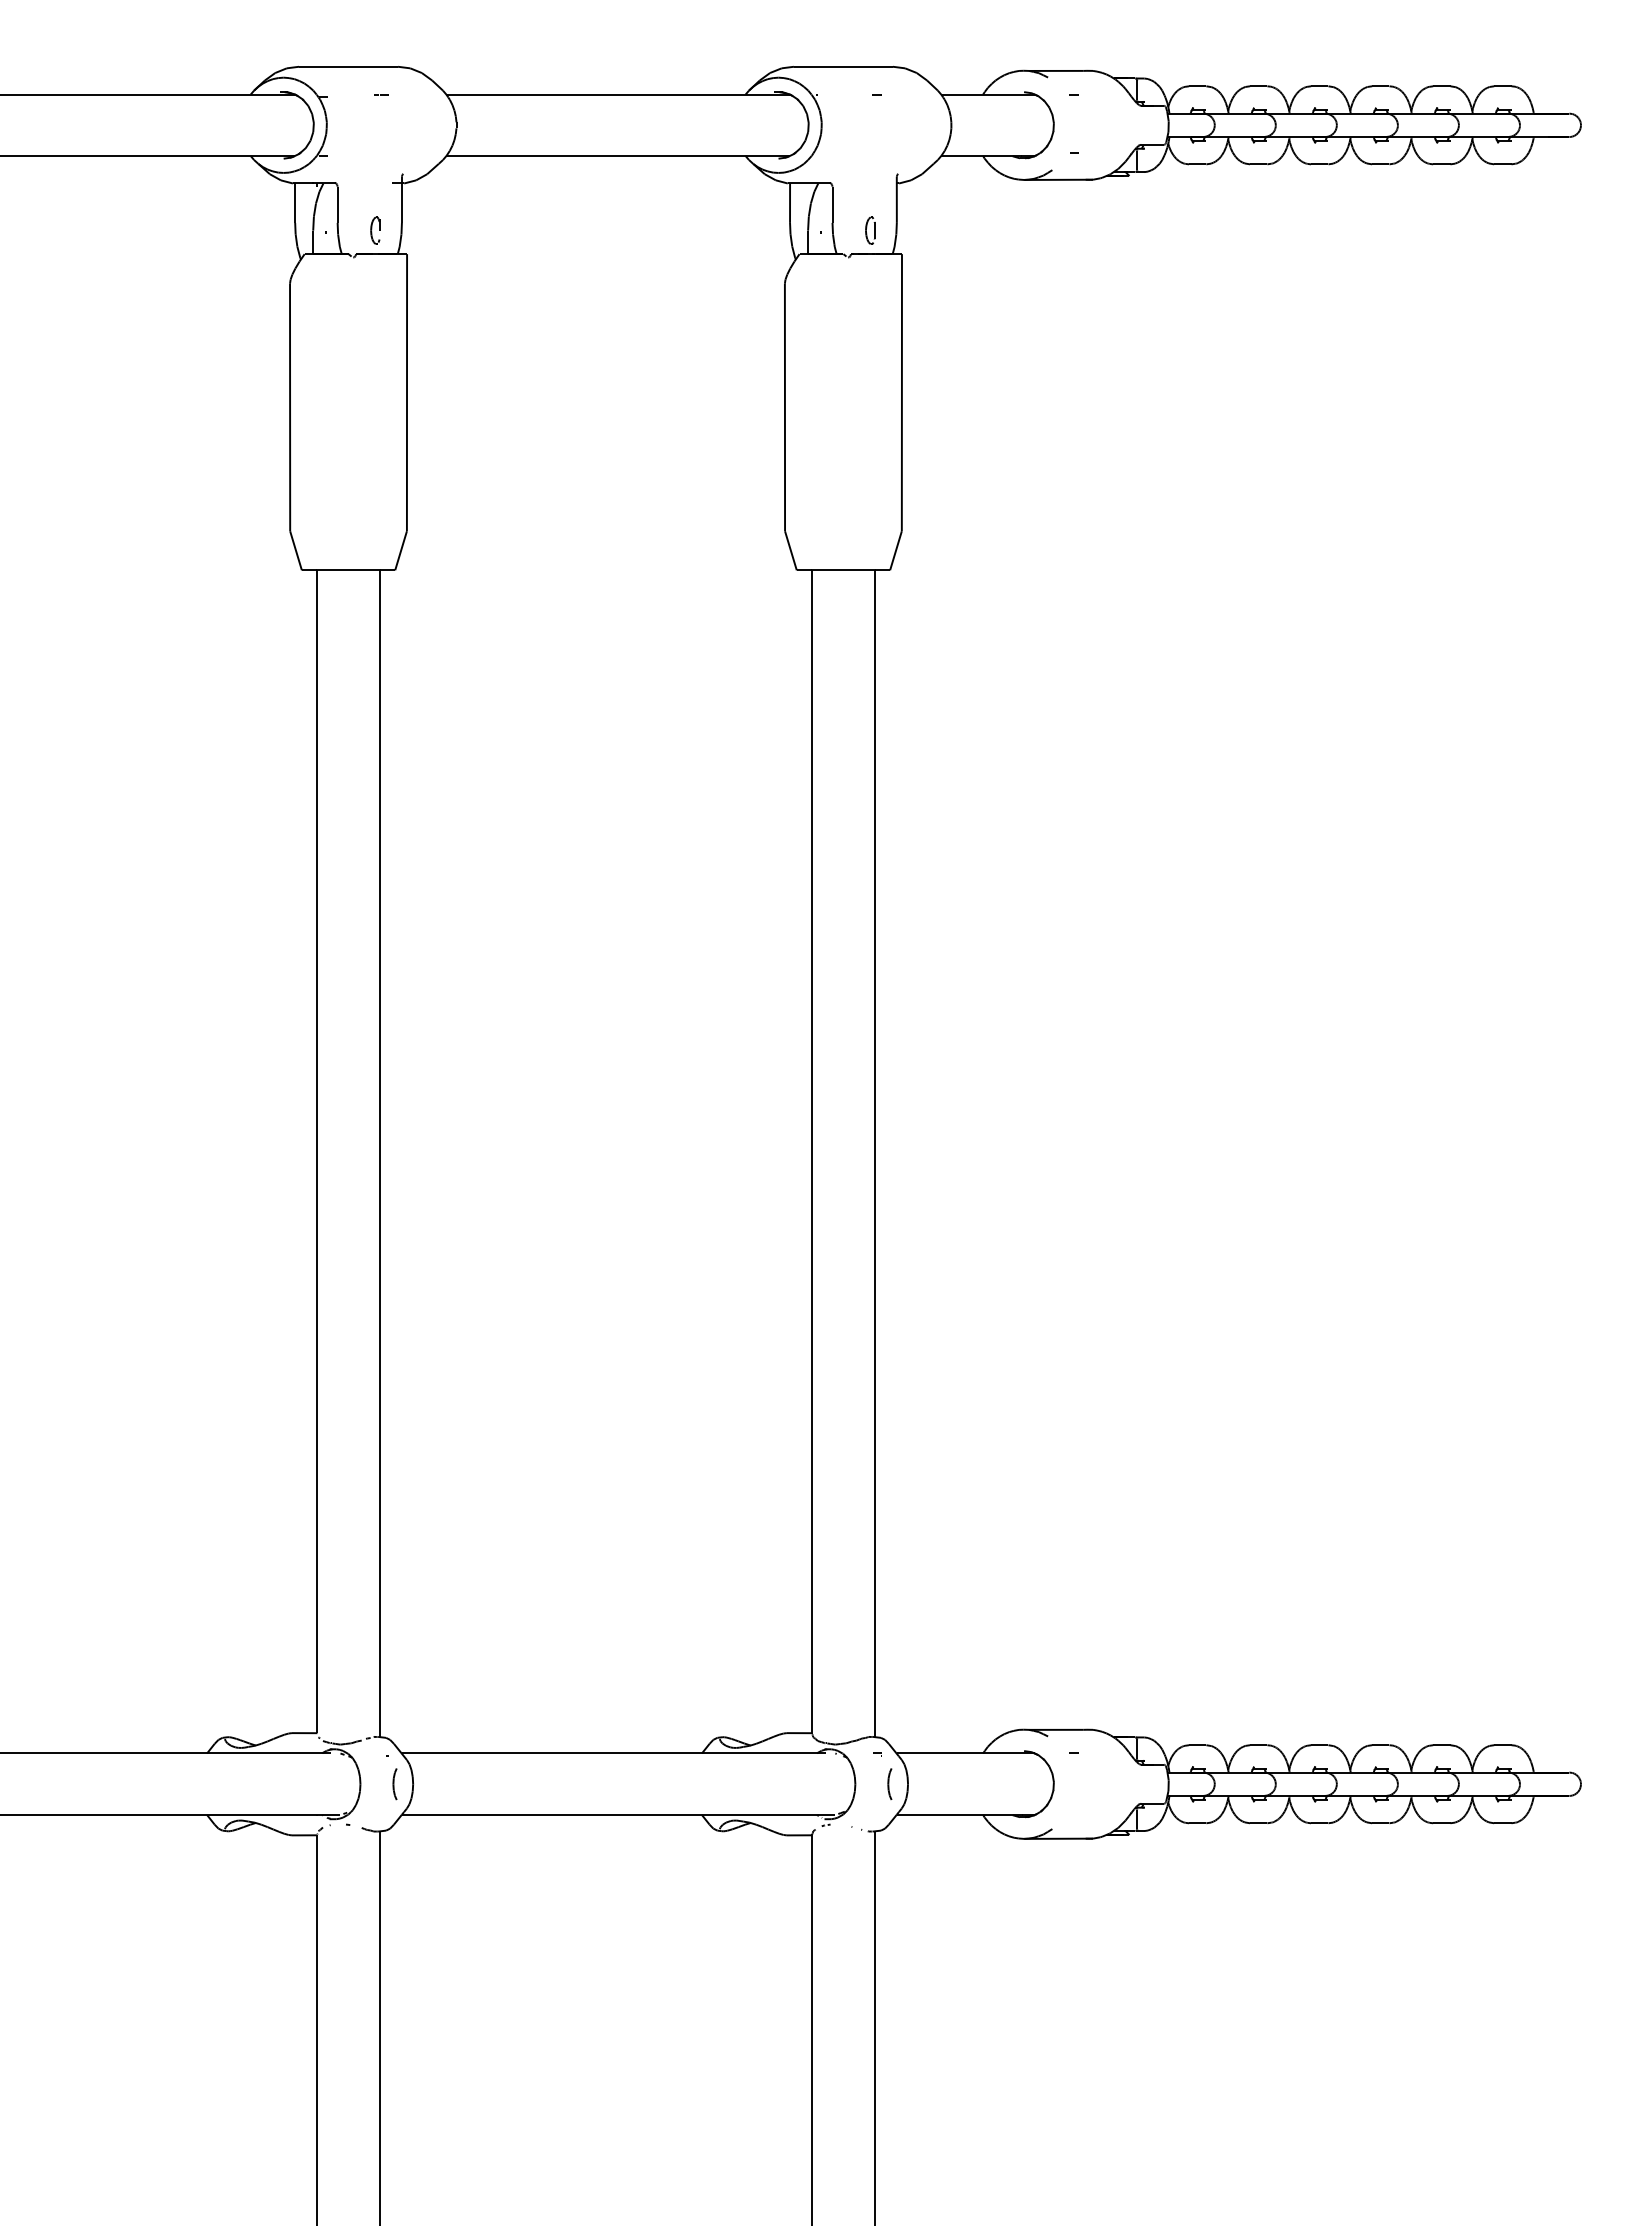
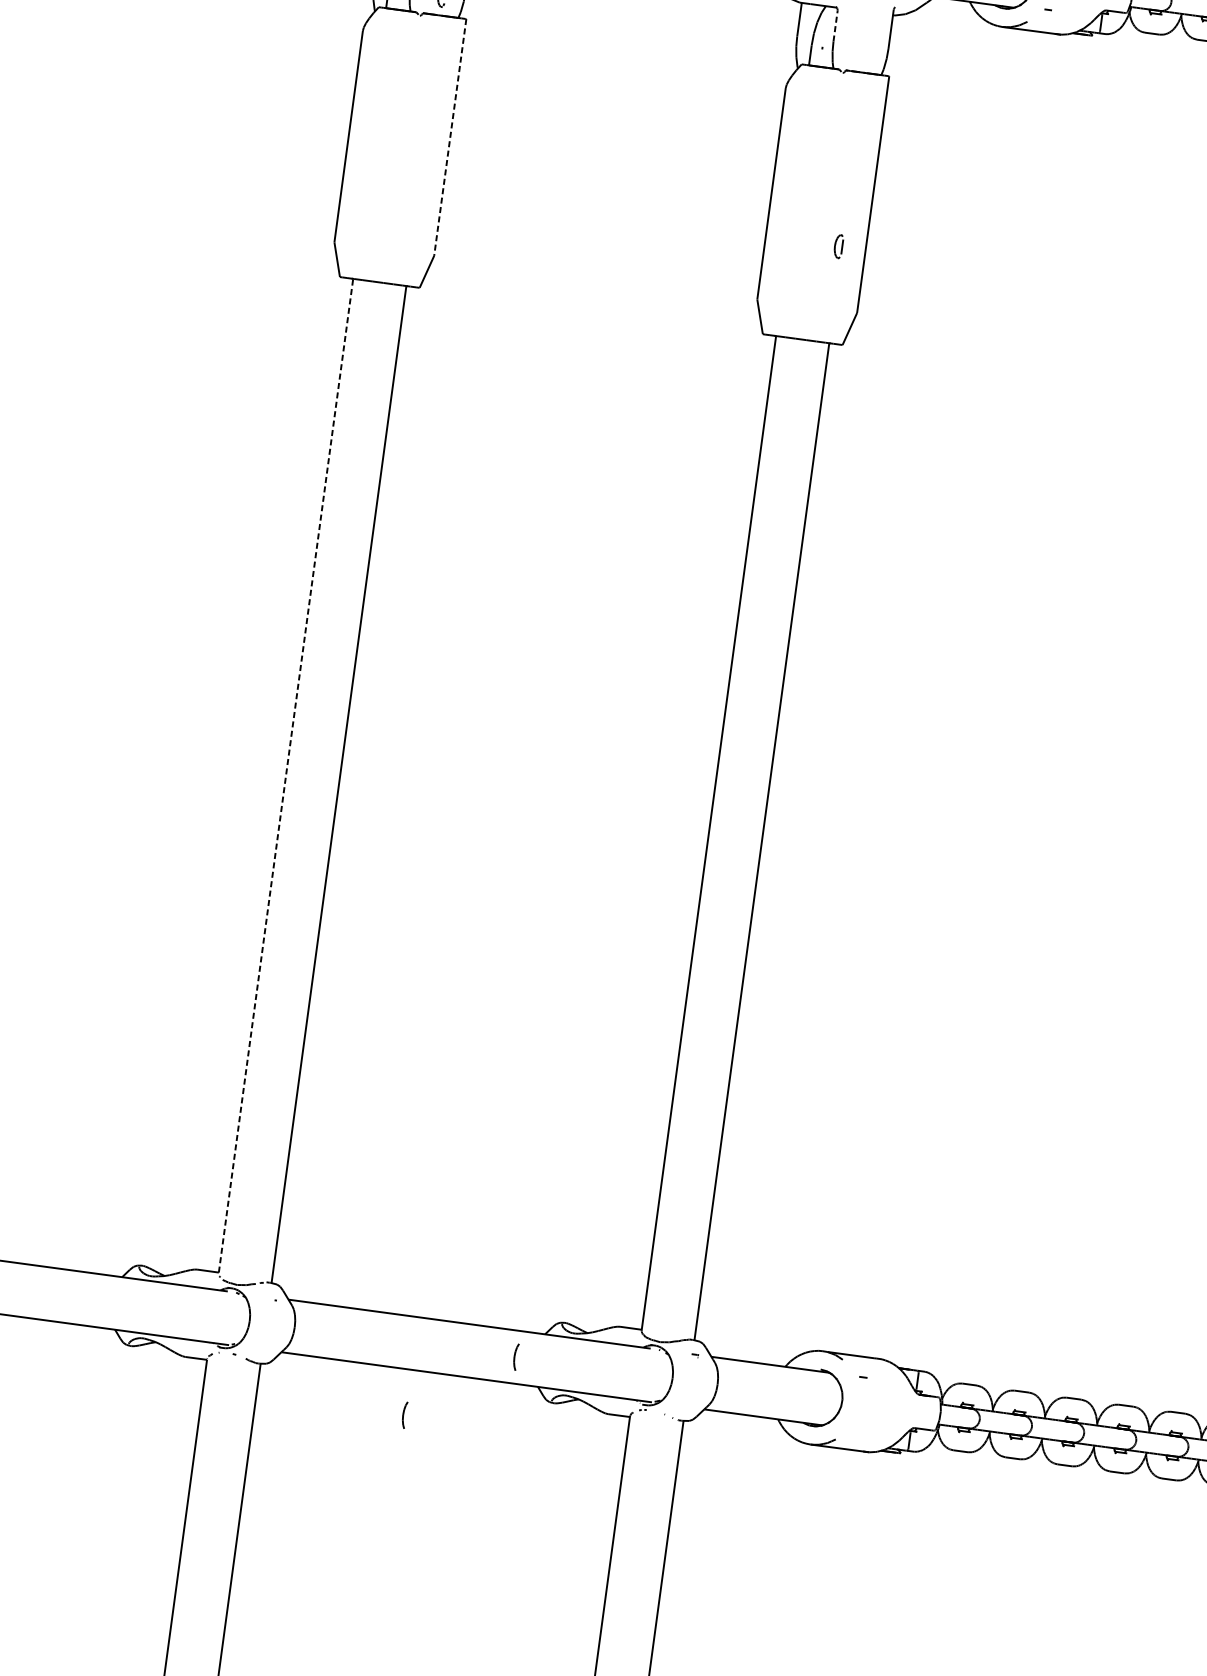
line: (832, 204) -> (835, 25), solid -> dashed
part: (870, 230) -> (838, 246), moved
line: (407, 392) -> (450, 137), solid -> dashed
line: (317, 1151) -> (286, 775), solid -> dashed
part: (889, 1783) -> (515, 1356), moved
part: (394, 1784) -> (404, 1415), moved

